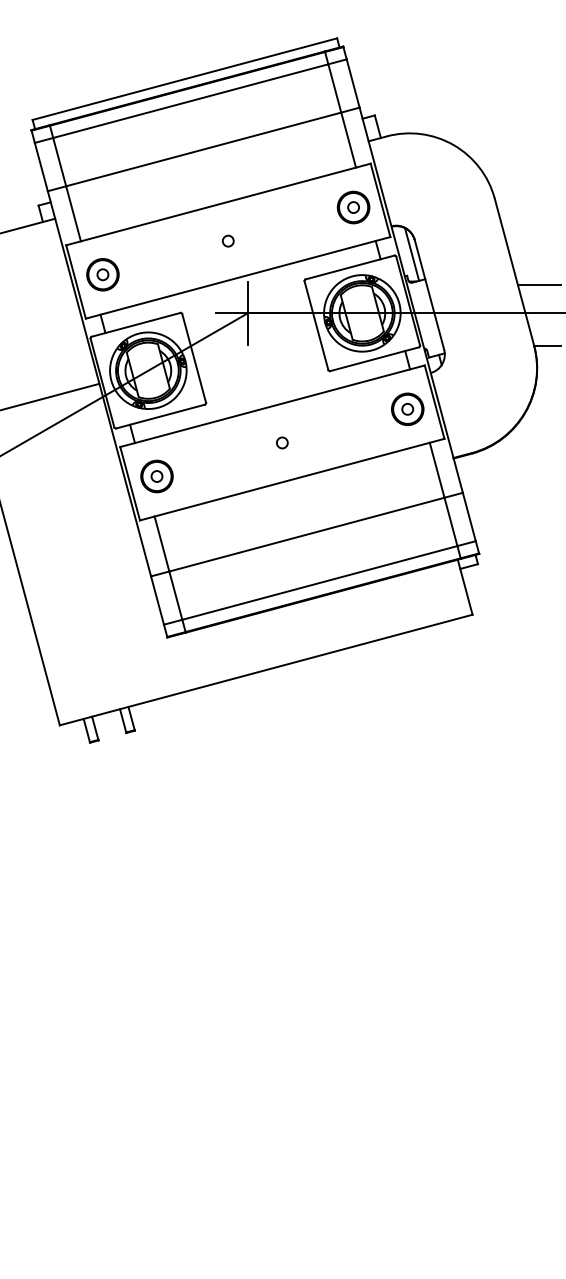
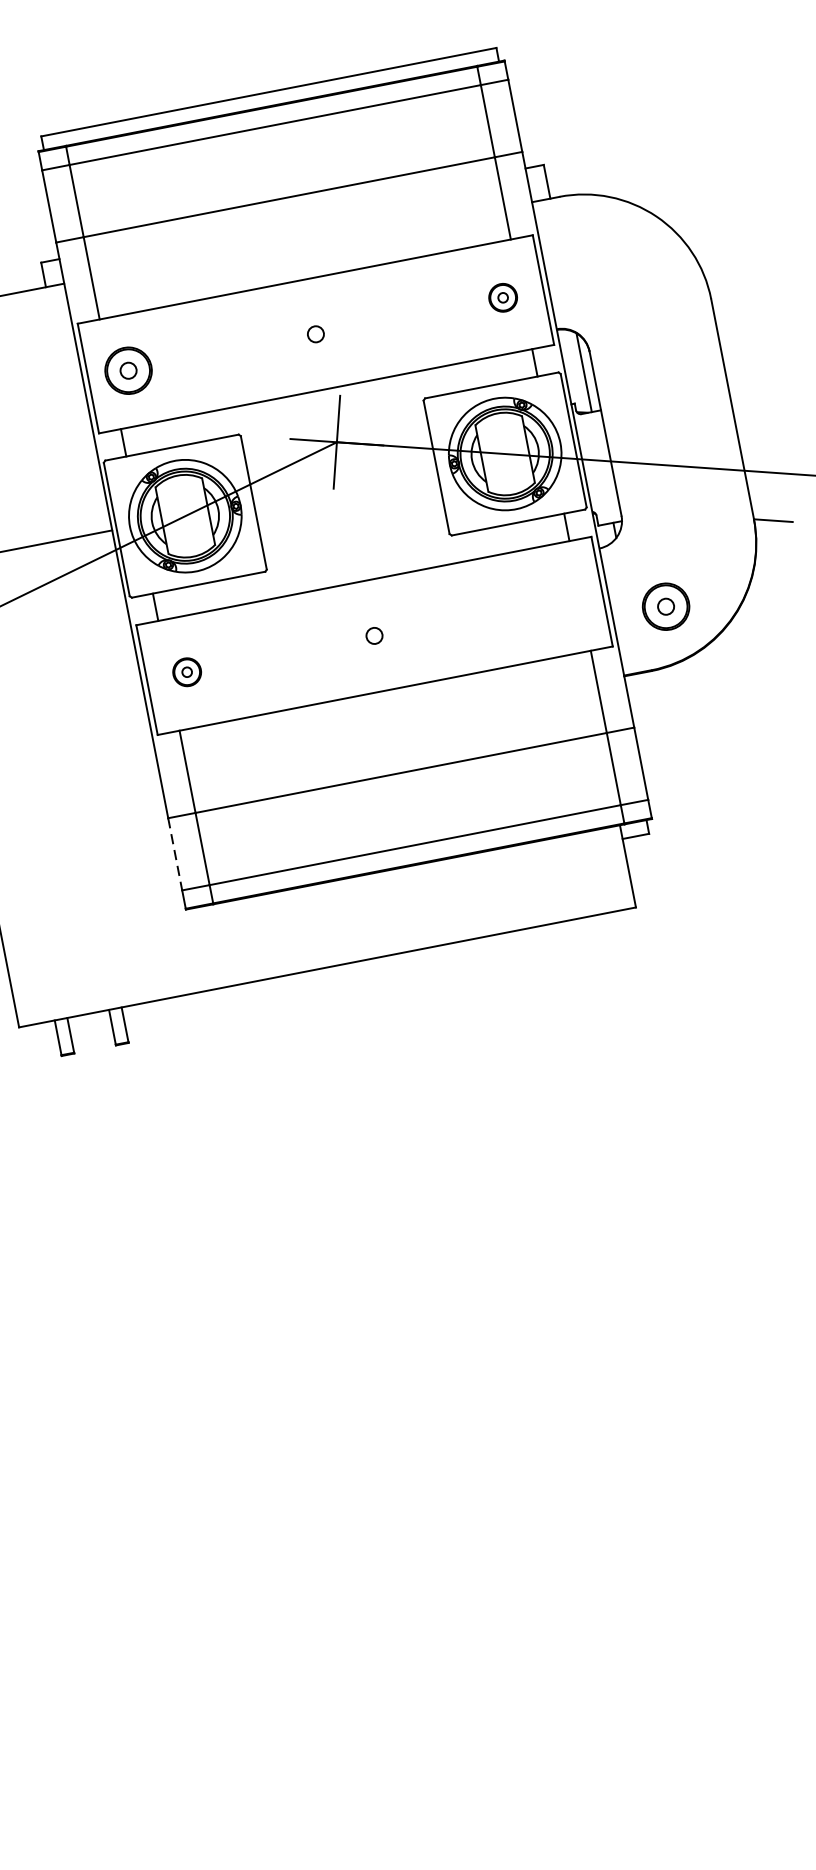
part: (353, 207) -> (503, 297), size x0.6
line: (538, 285) -> (766, 431), removed
part: (407, 409) -> (665, 606), moved
part: (156, 476) -> (186, 672), size x0.6
line: (157, 600) -> (175, 854), solid -> dashed

